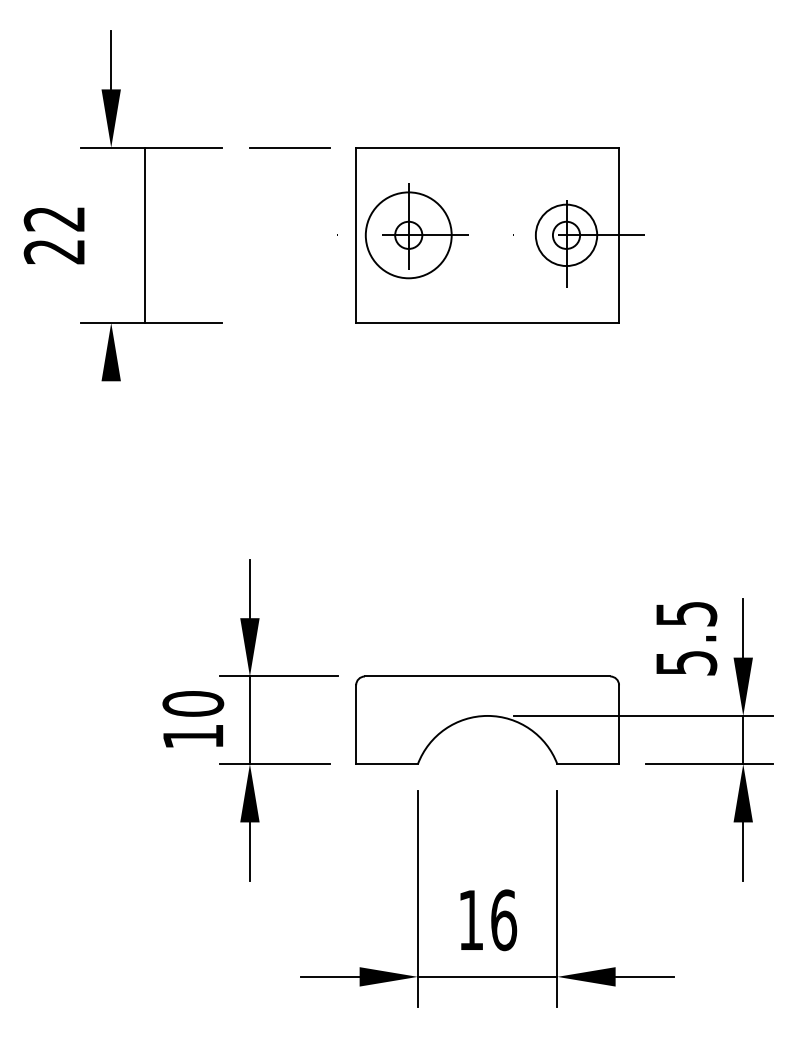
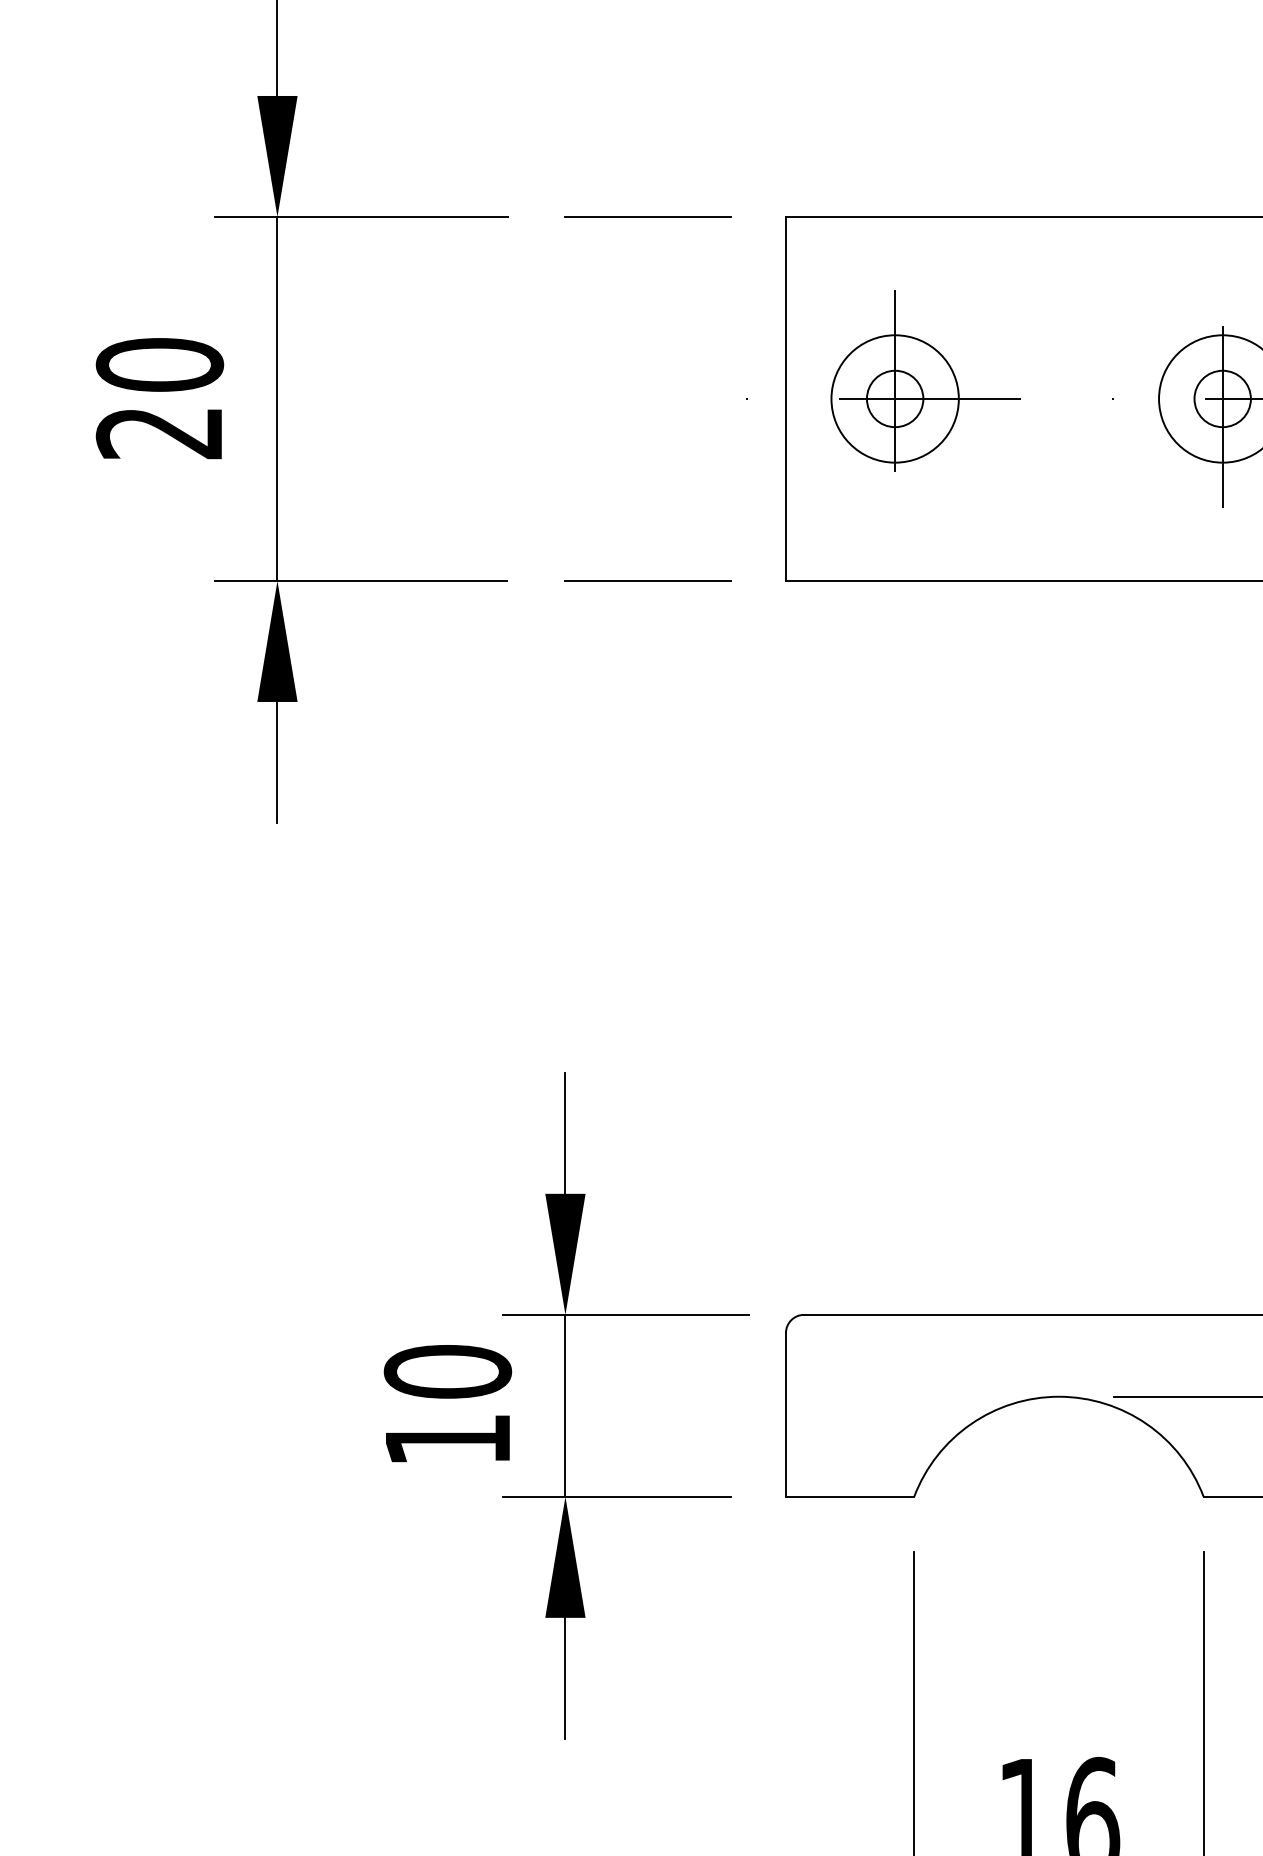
text: (54, 218) -> (159, 363), 22 -> 20
line: (145, 235) -> (278, 399), moved
circle: (408, 235) -> (894, 399), size x0.71
line: (289, 323) -> (647, 581), added
line: (111, 410) -> (278, 762), added

